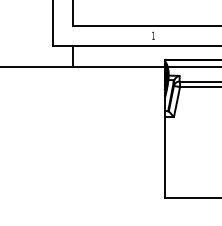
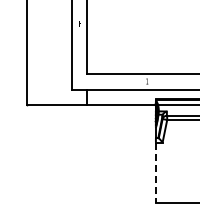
line: (164, 158) -> (155, 173), solid -> dashed

